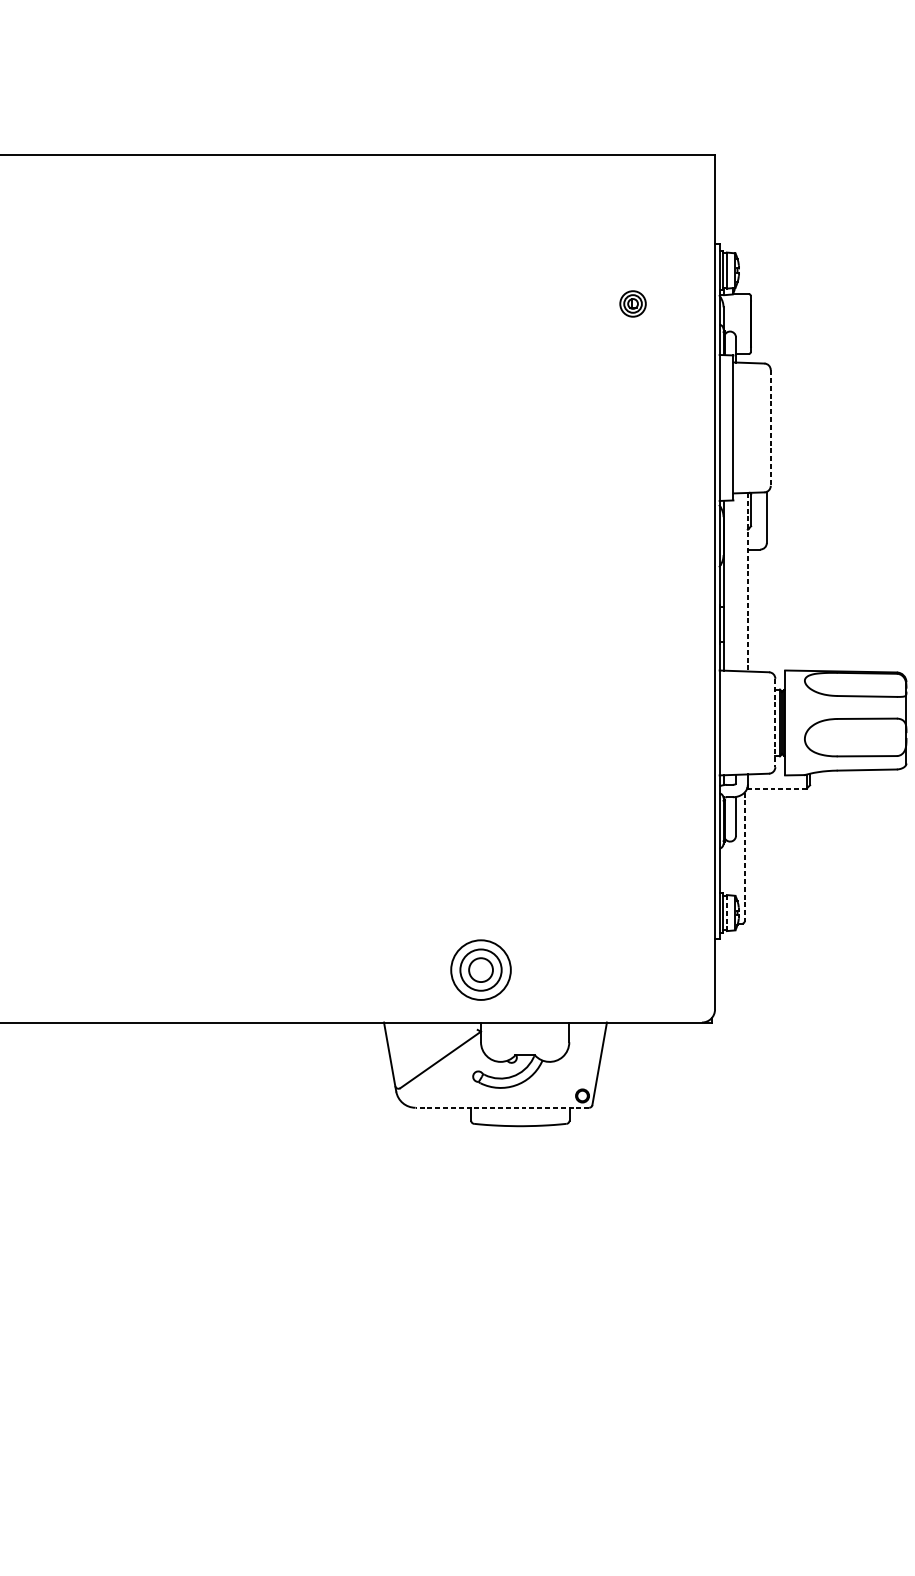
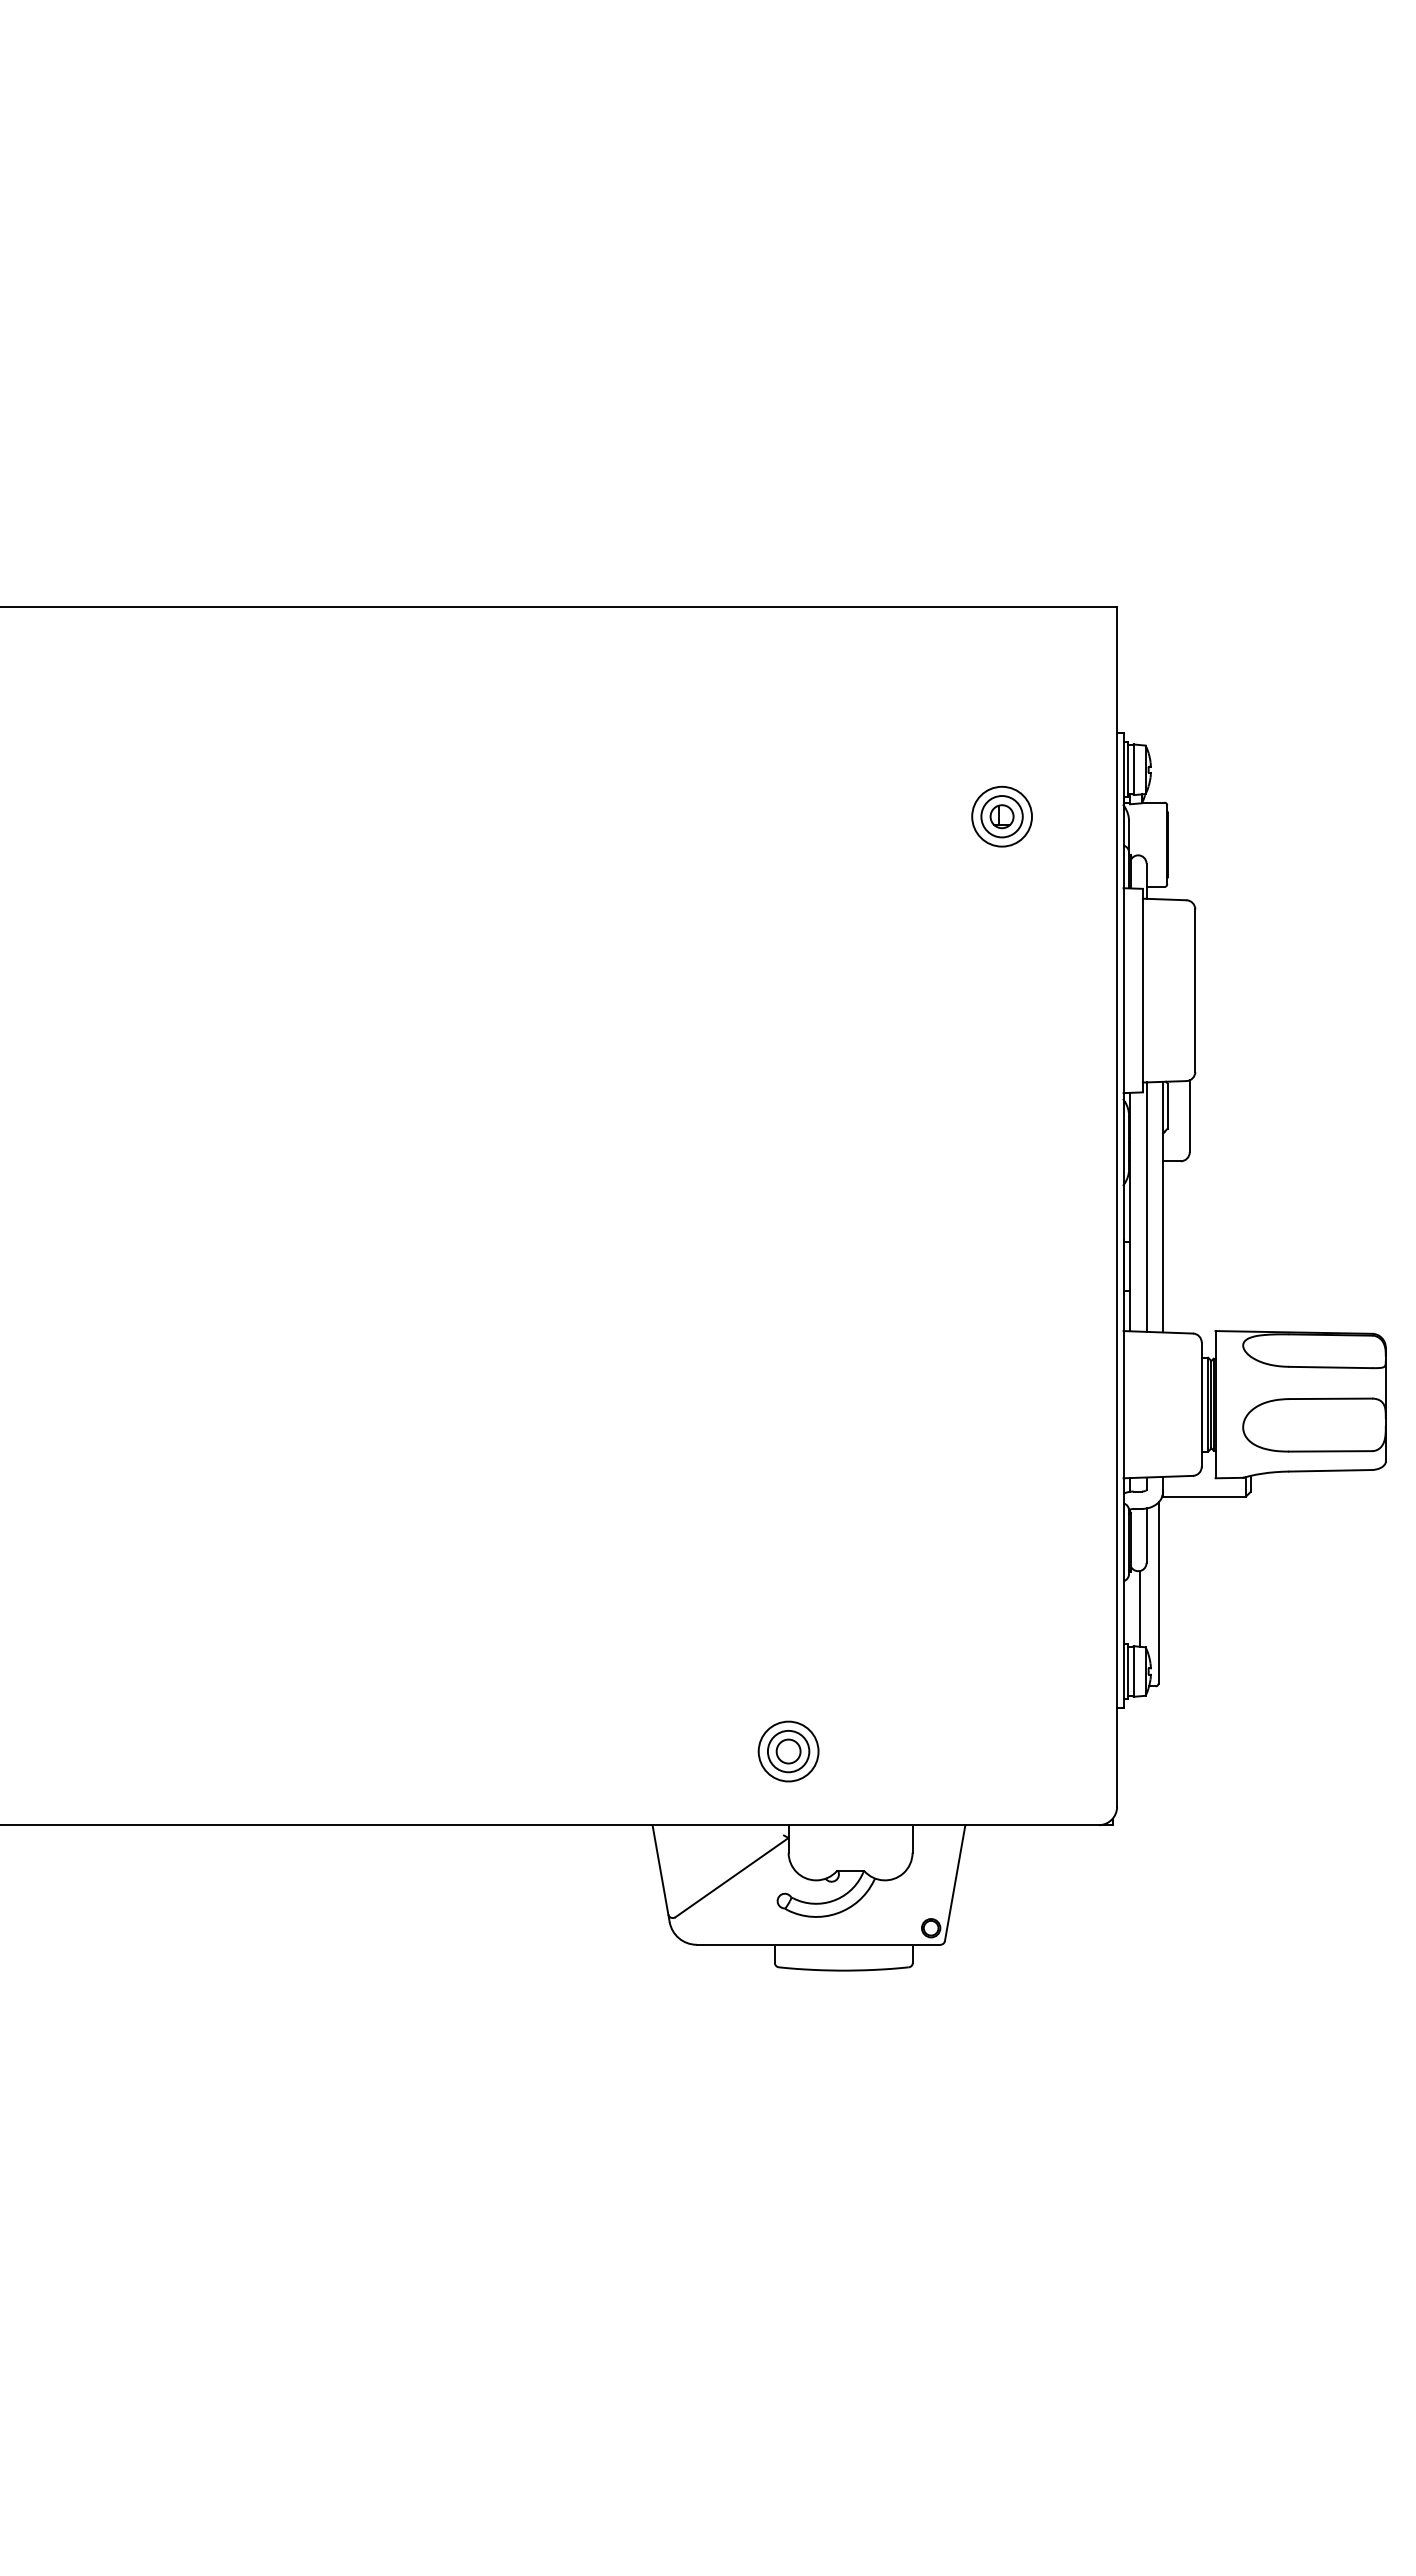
part: (632, 303) -> (1001, 816), size x1.67
line: (770, 428) -> (1195, 991), dashed -> solid
line: (735, 581) -> (1146, 1206), added
line: (748, 582) -> (1163, 1207), dashed -> solid
line: (775, 722) -> (1201, 1404), dashed -> solid
line: (777, 788) -> (1204, 1496), dashed -> solid
line: (744, 857) -> (1158, 1593), dashed -> solid
line: (731, 868) -> (1140, 1608), added
line: (726, 913) -> (1133, 1672), dashed -> solid
part: (480, 970) -> (788, 1751), size x0.71
line: (502, 1107) -> (818, 1944), dashed -> solid

